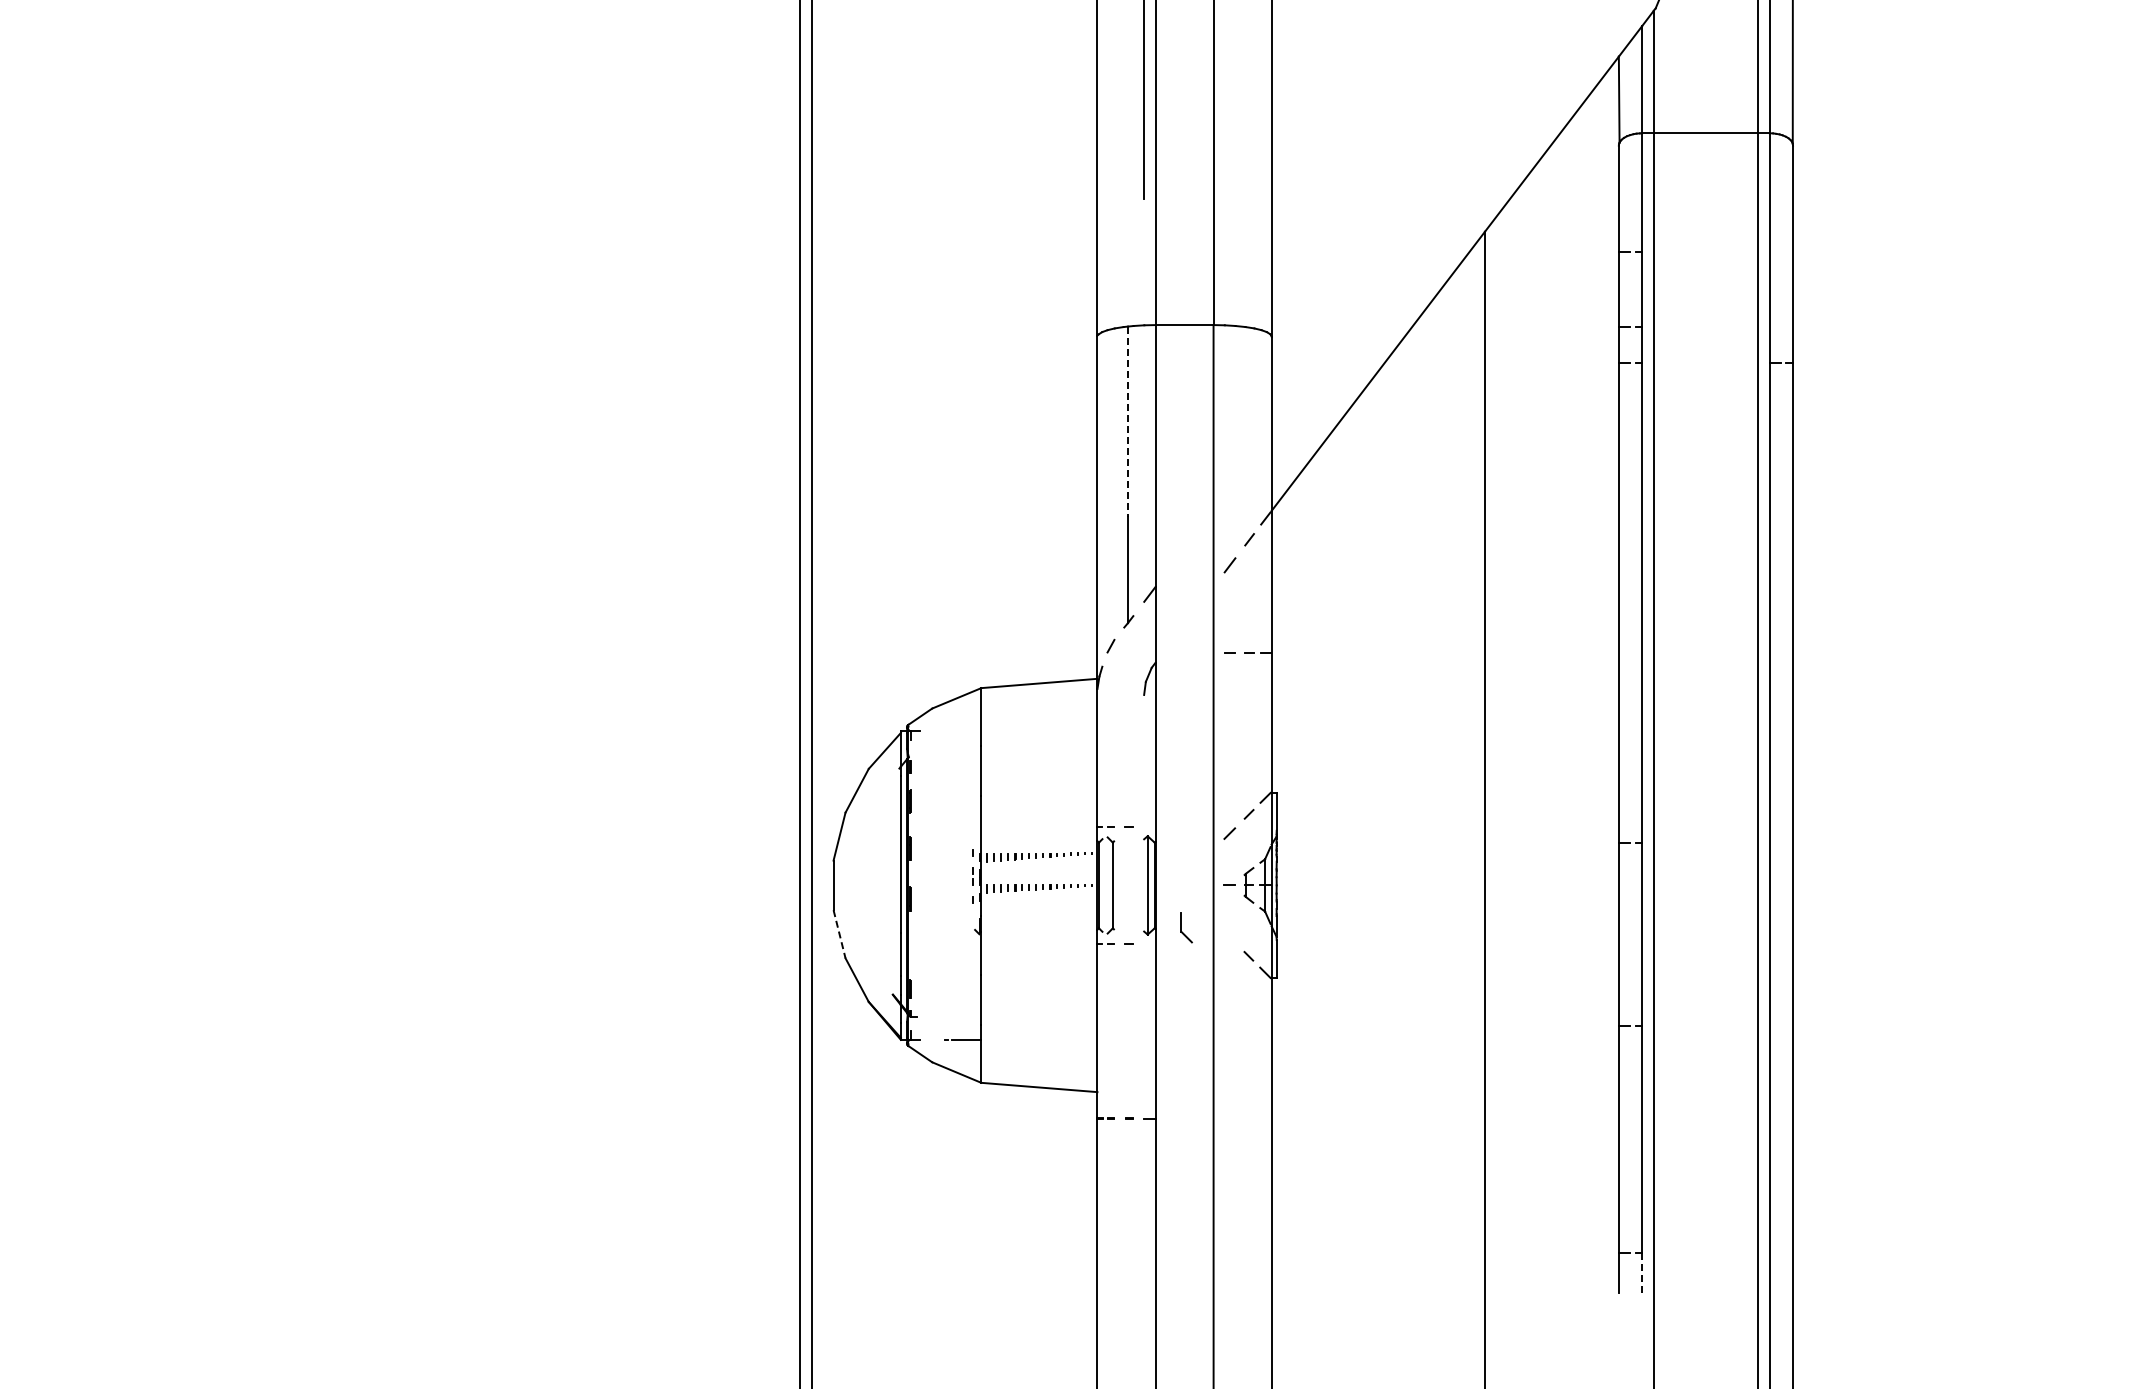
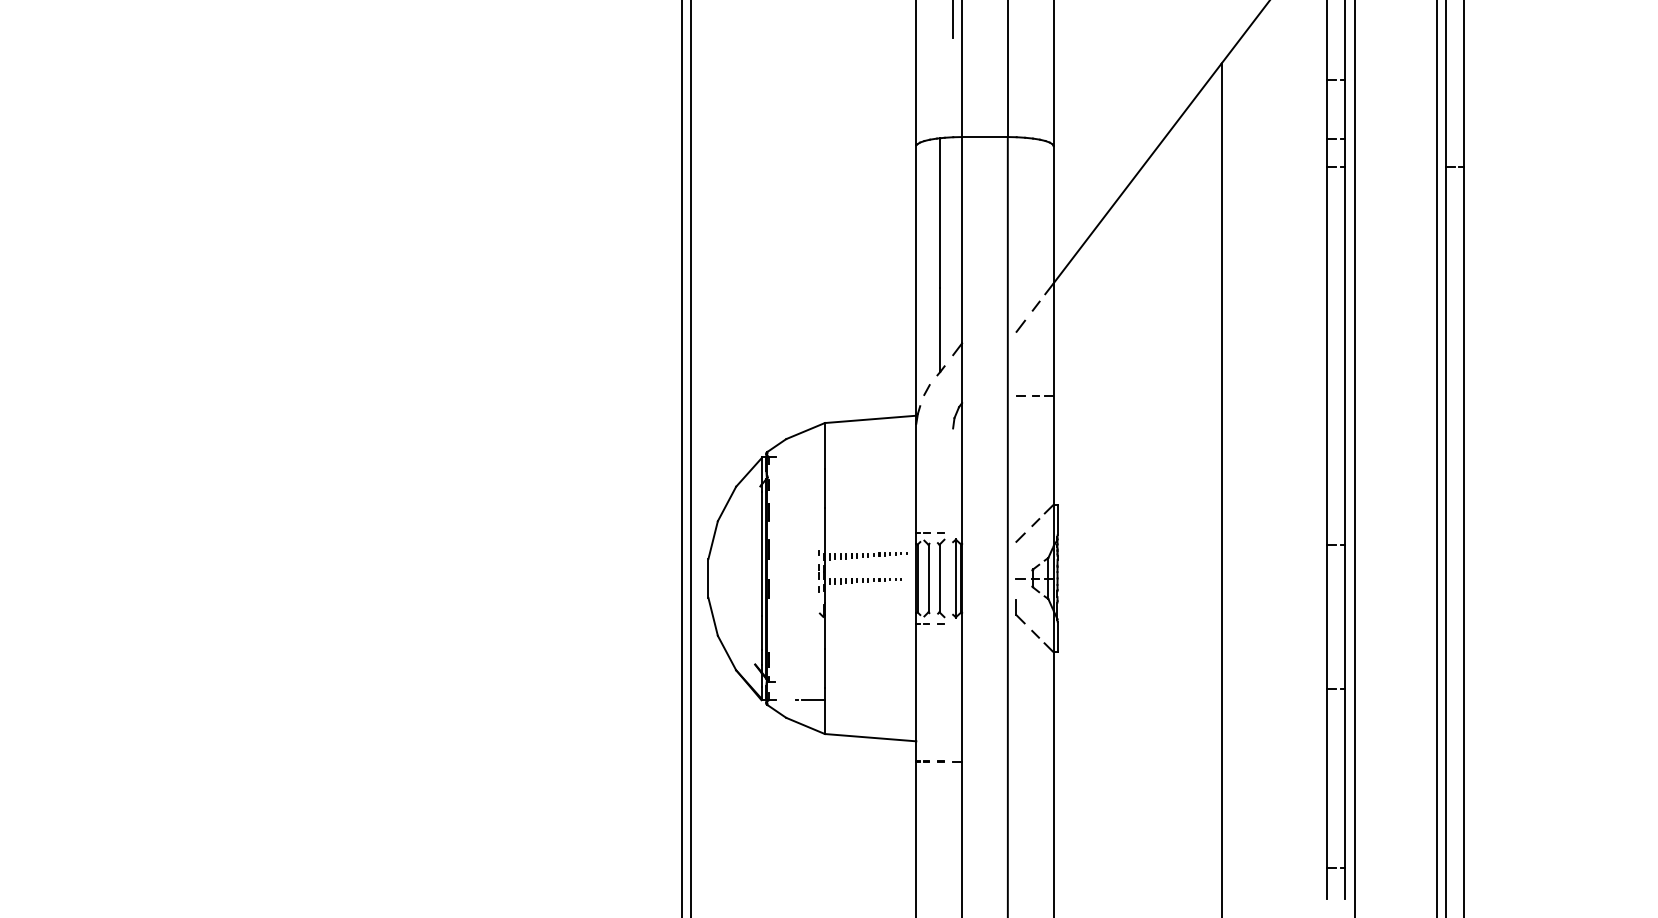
line: (1128, 422) -> (940, 213), dashed -> solid
part: (1128, 885) -> (940, 578), added
part: (1186, 927) -> (1020, 611), moved
line: (839, 934) -> (713, 617), dashed -> solid
line: (1642, 1272) -> (1345, 883), dashed -> solid

